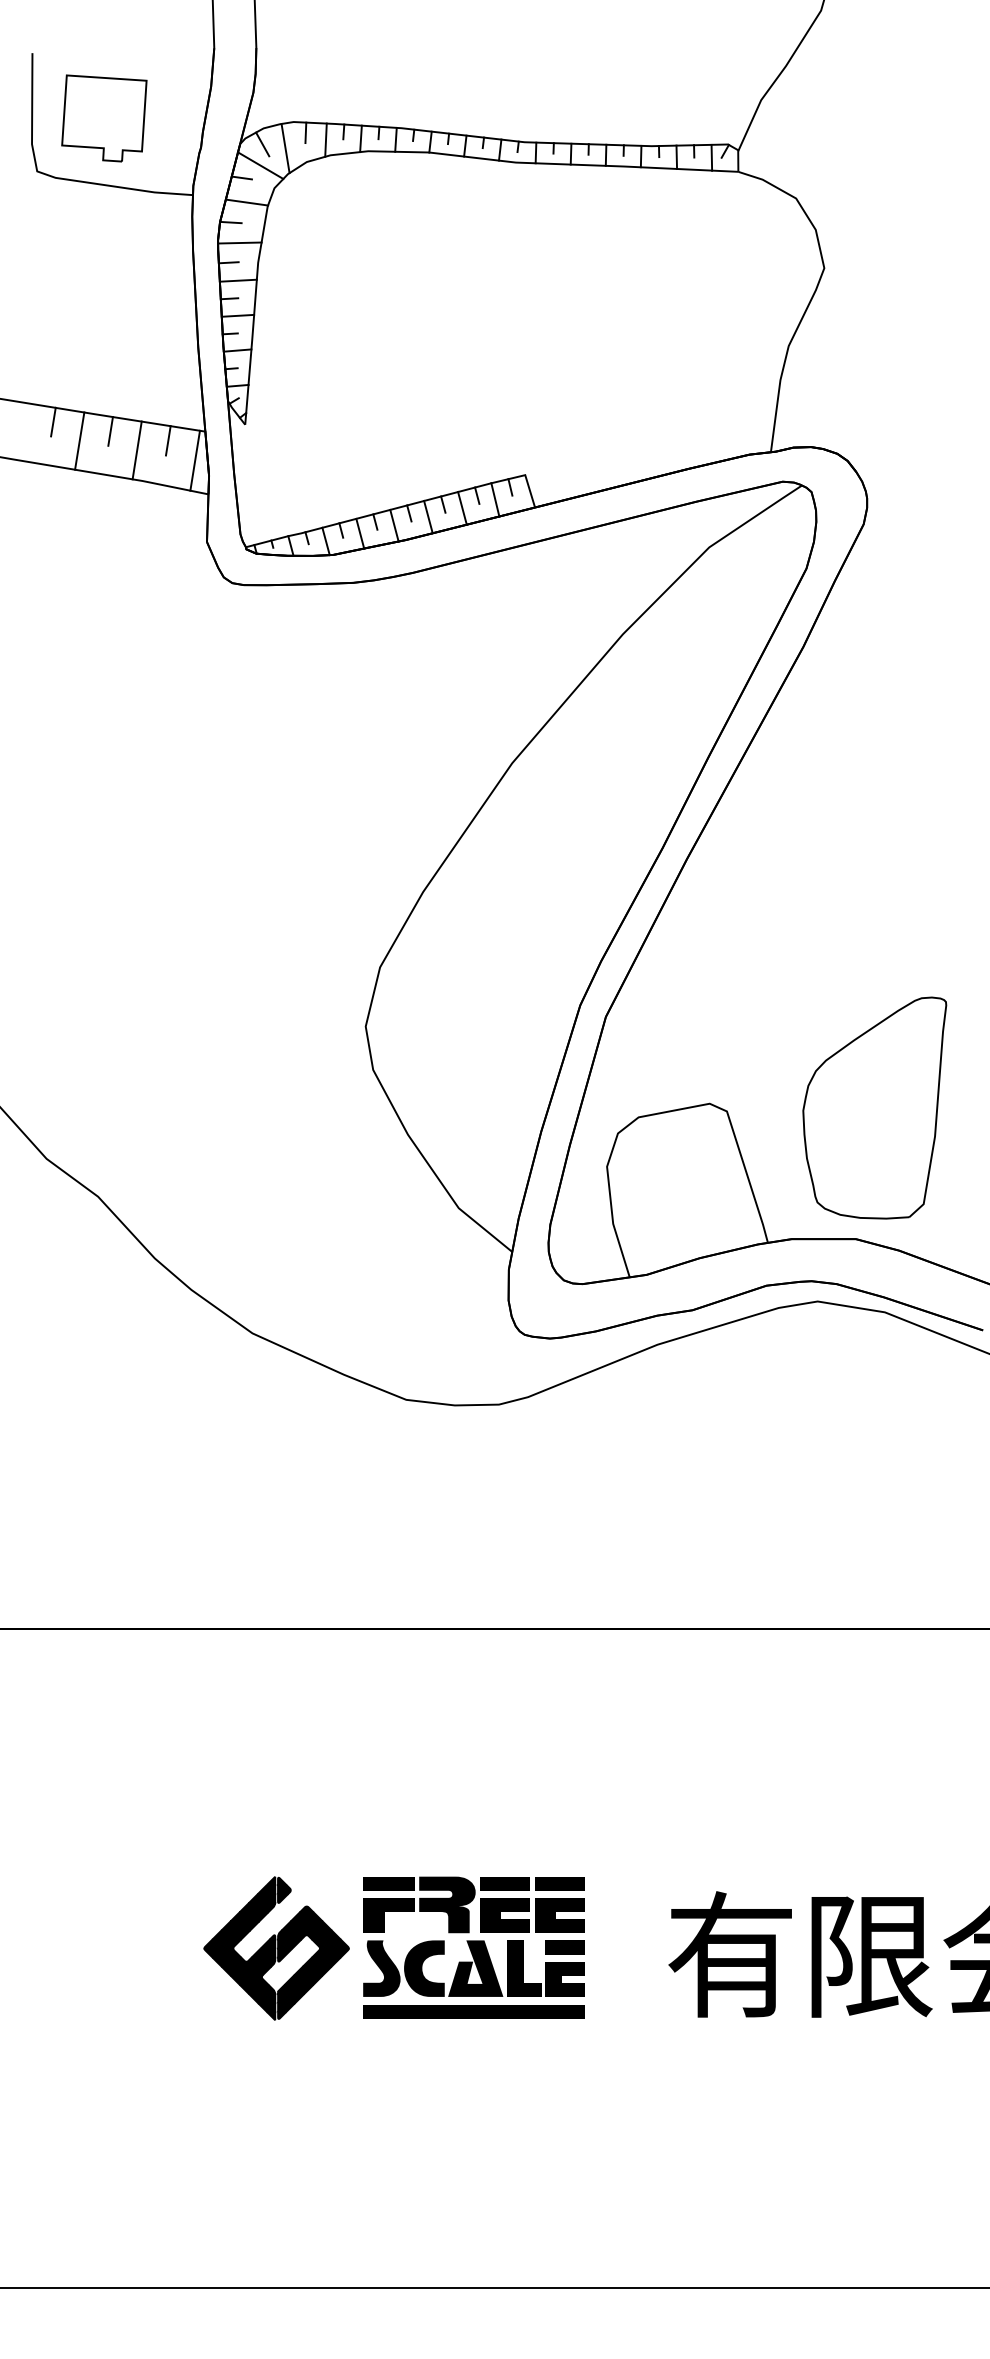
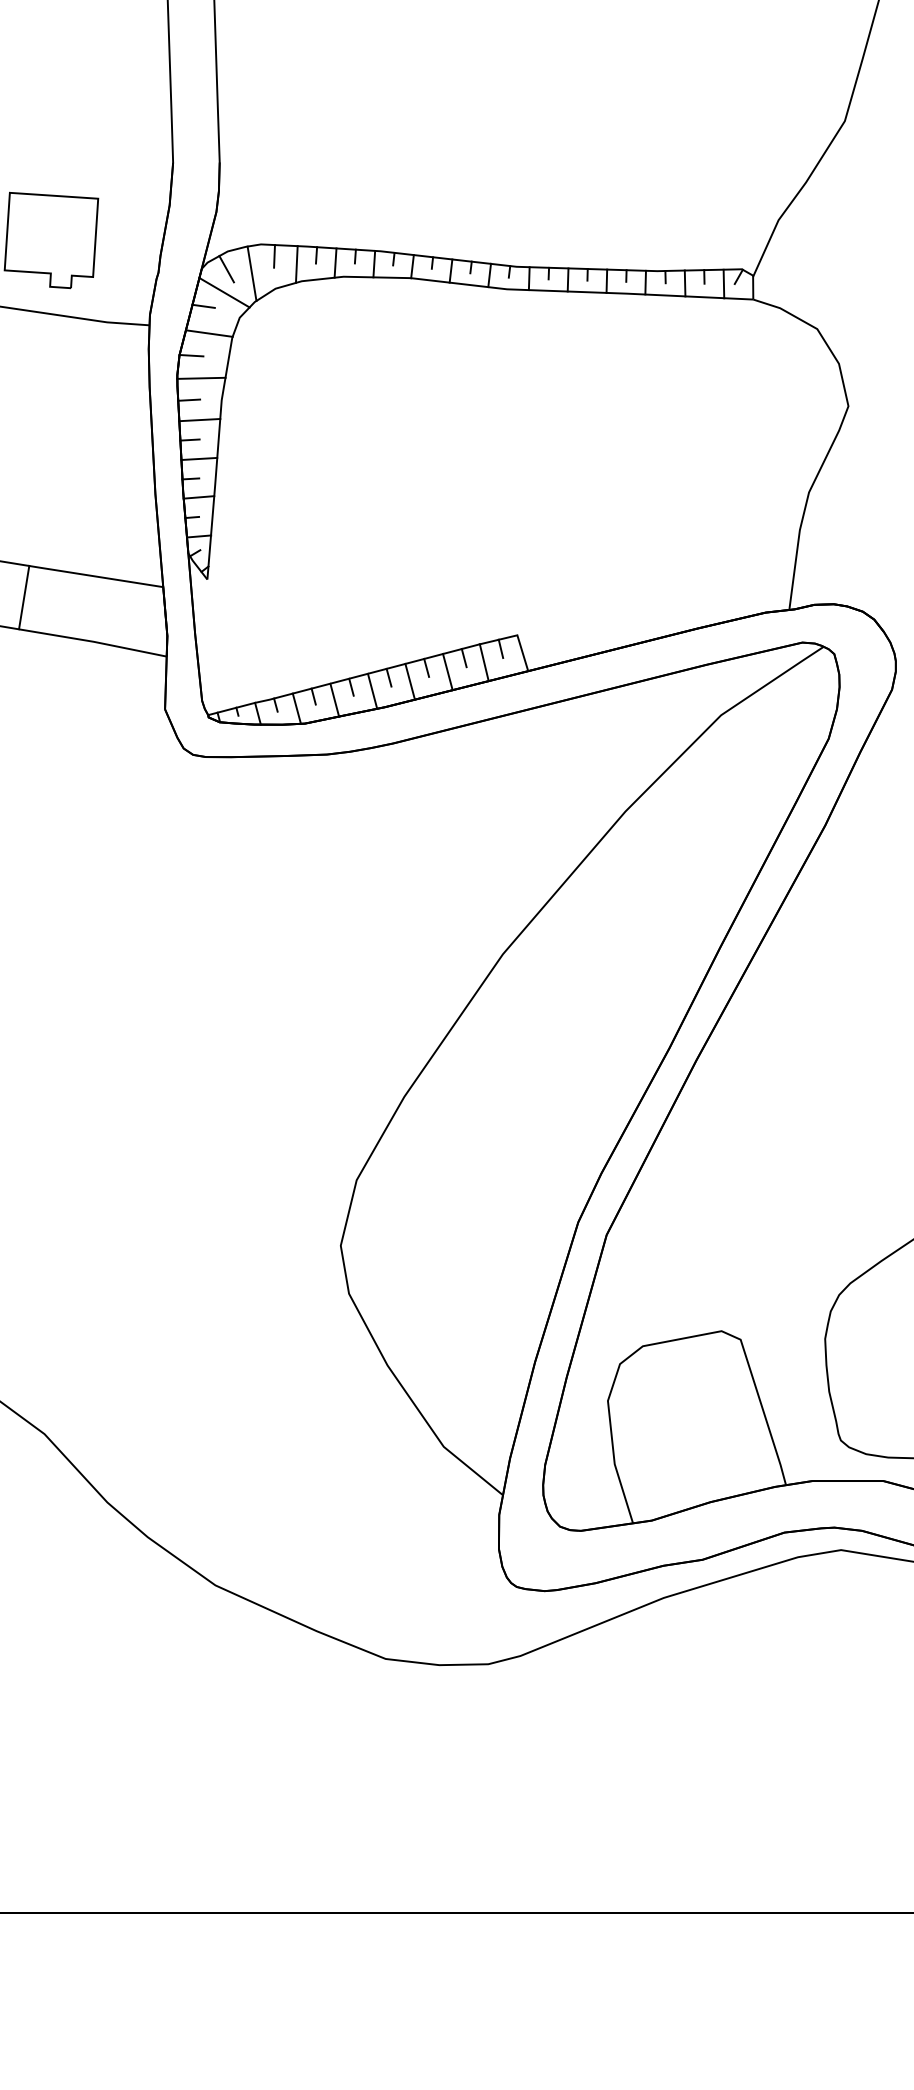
line: (110, 431) -> (58, 587), removed
line: (168, 440) -> (122, 596), removed
line: (136, 450) -> (87, 608), removed
line: (194, 460) -> (151, 619), removed

